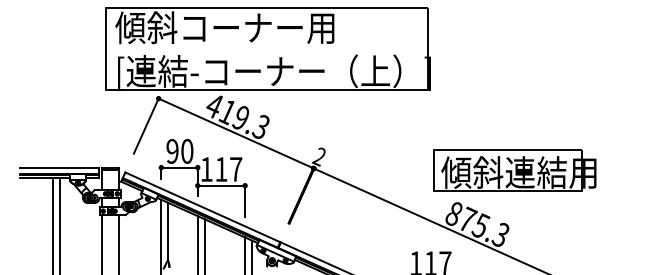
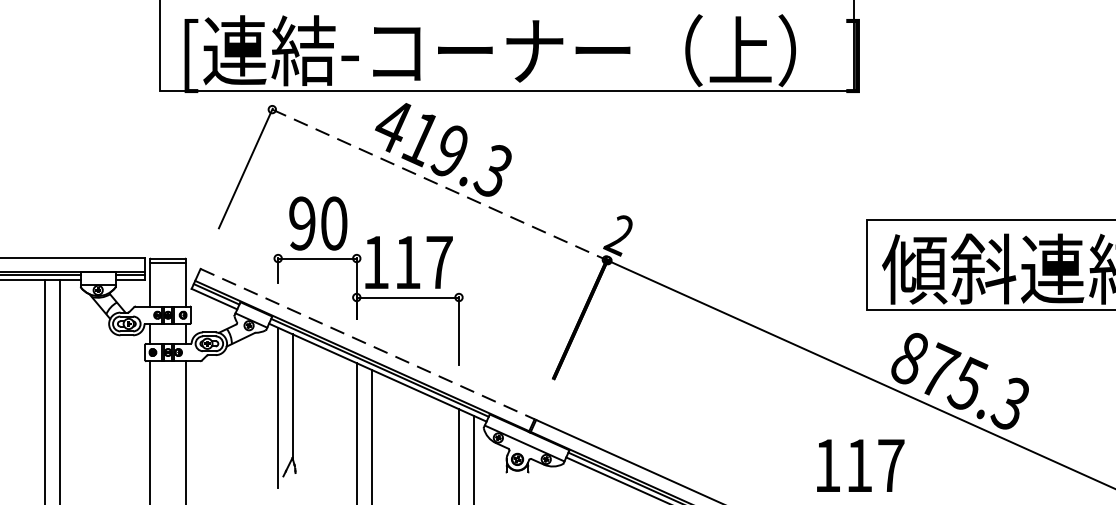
line: (236, 133) -> (440, 184), solid -> dashed
line: (202, 207) -> (366, 344), solid -> dashed

